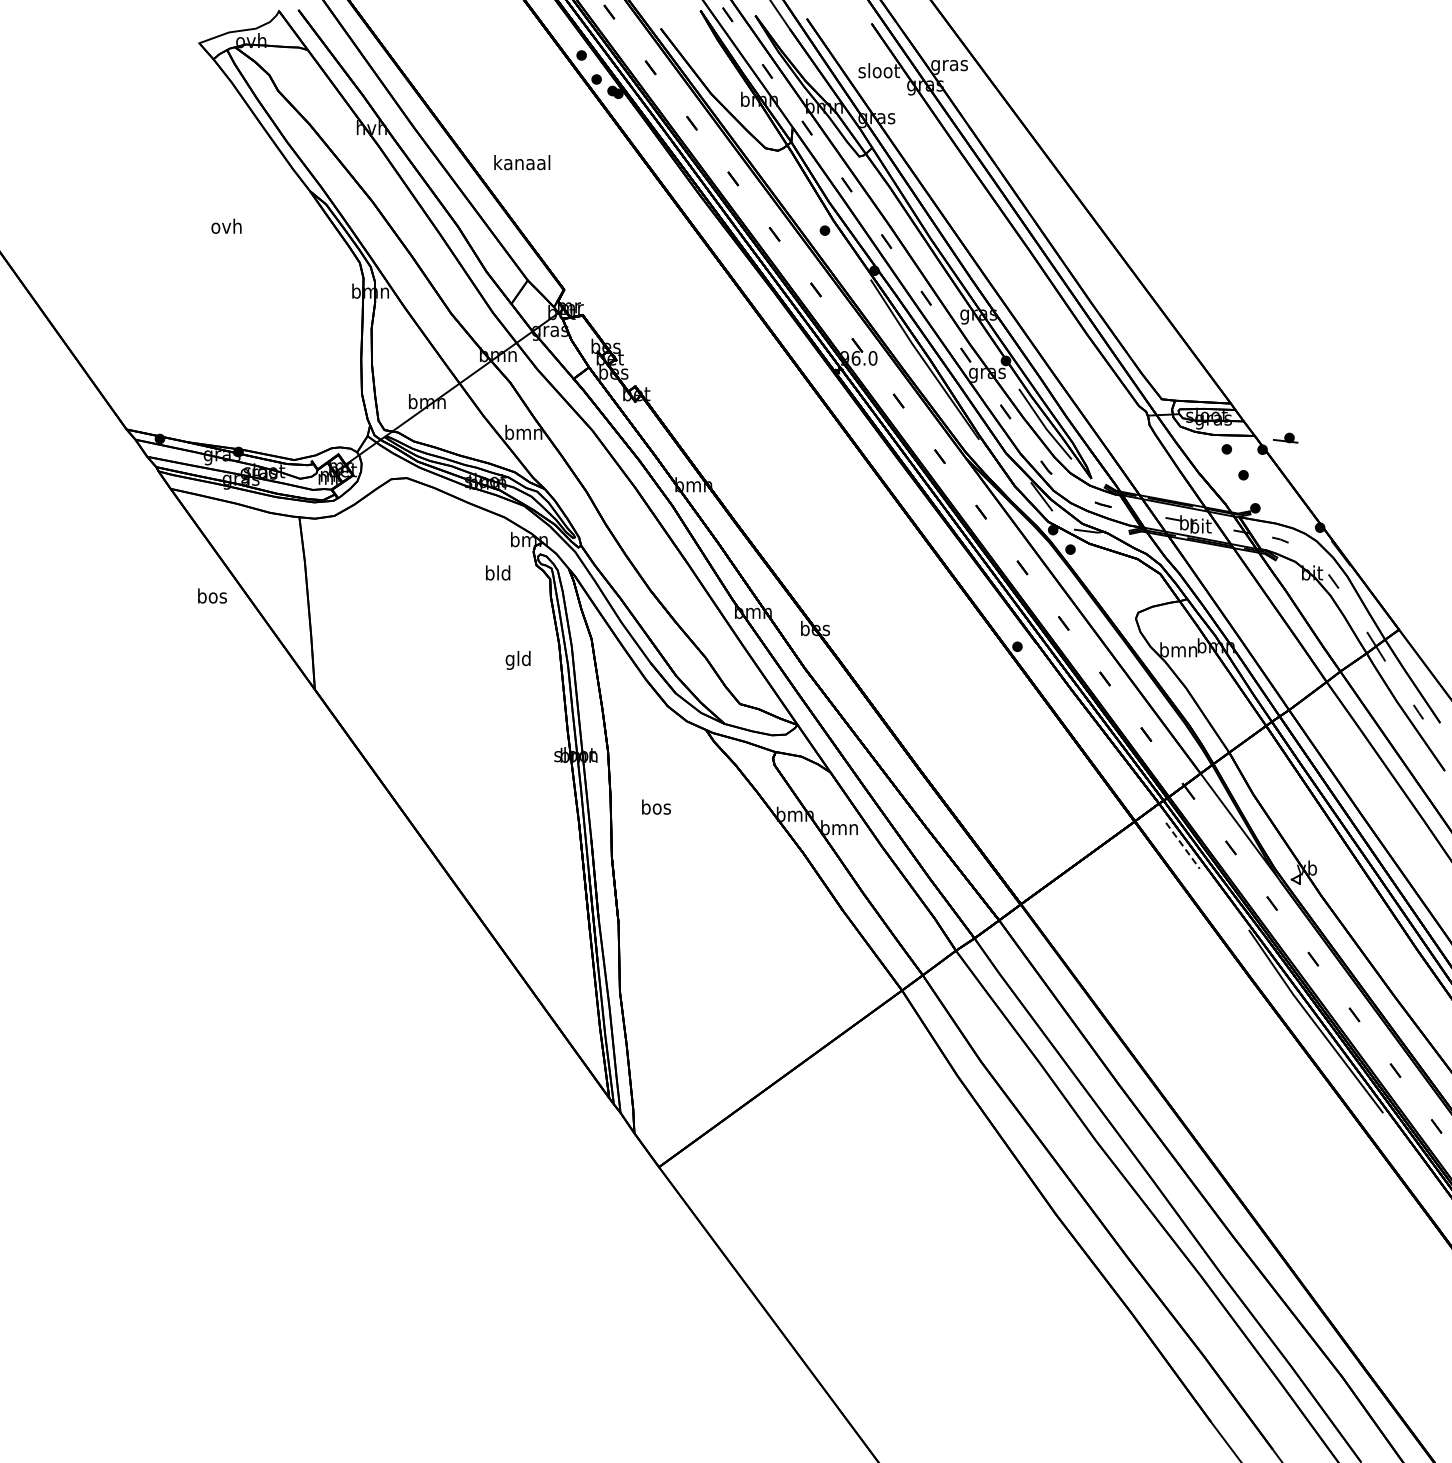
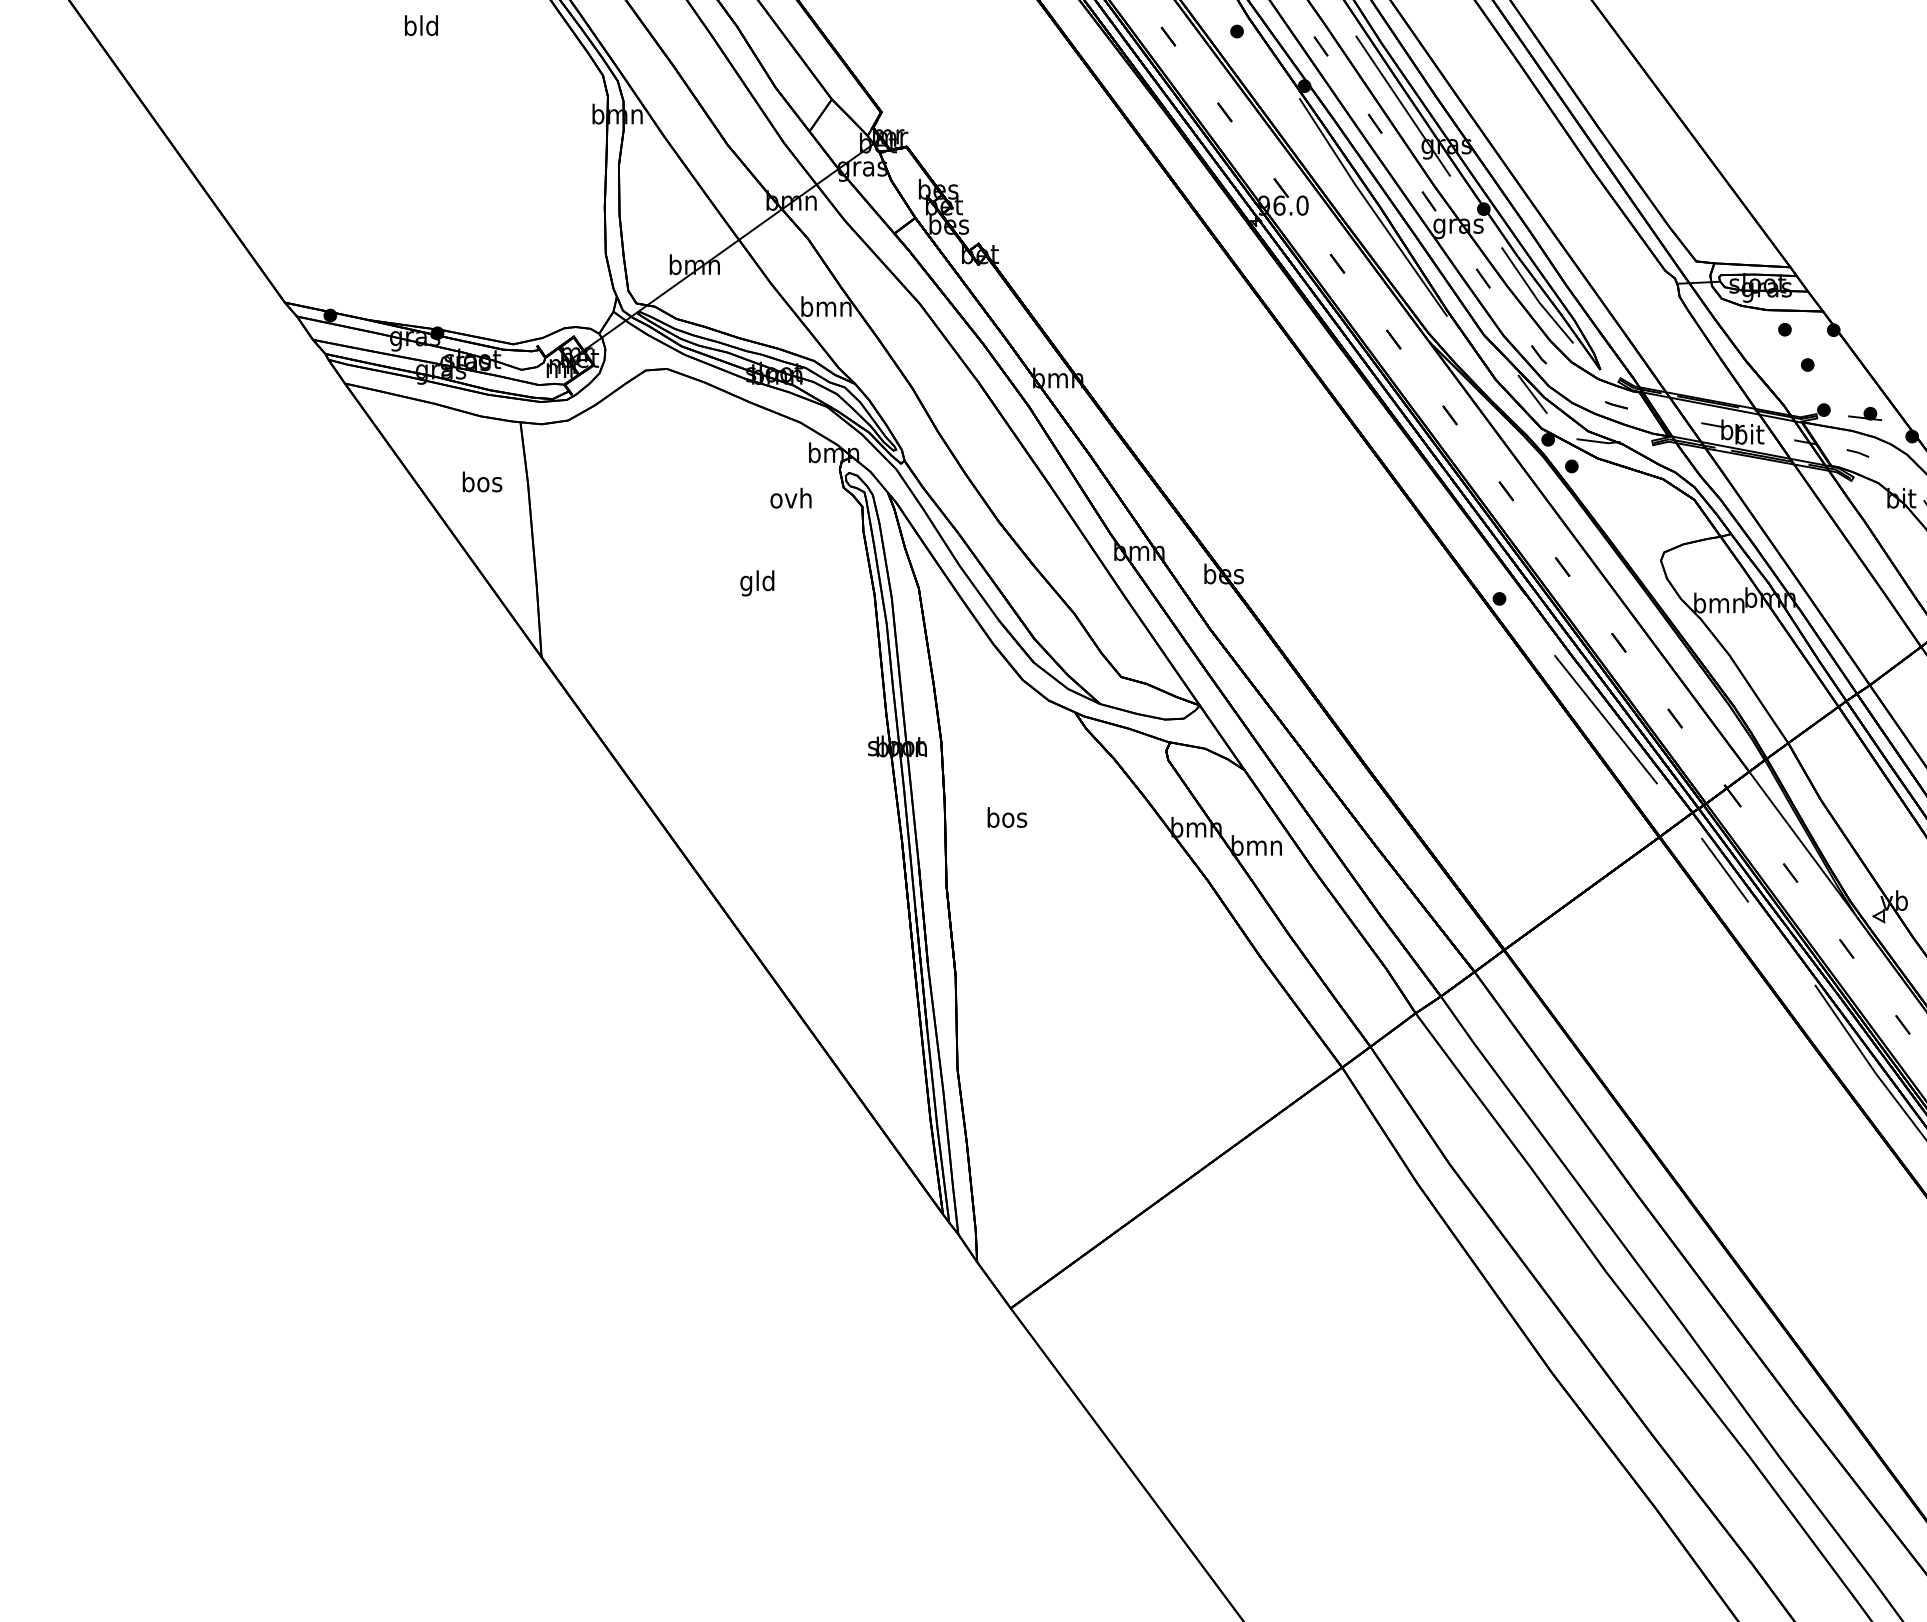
text: (226, 225) -> (421, 24), ovh -> bld
line: (946, 285) -> (1402, 106), added
part: (1285, 437) -> (1864, 413), moved
text: (497, 572) -> (790, 497), bld -> ovh
text: (212, 595) -> (482, 481), moved
text: (517, 659) -> (756, 582), moved
line: (1095, 735) -> (1605, 719), added
line: (1183, 846) -> (1725, 871), dashed -> solid

